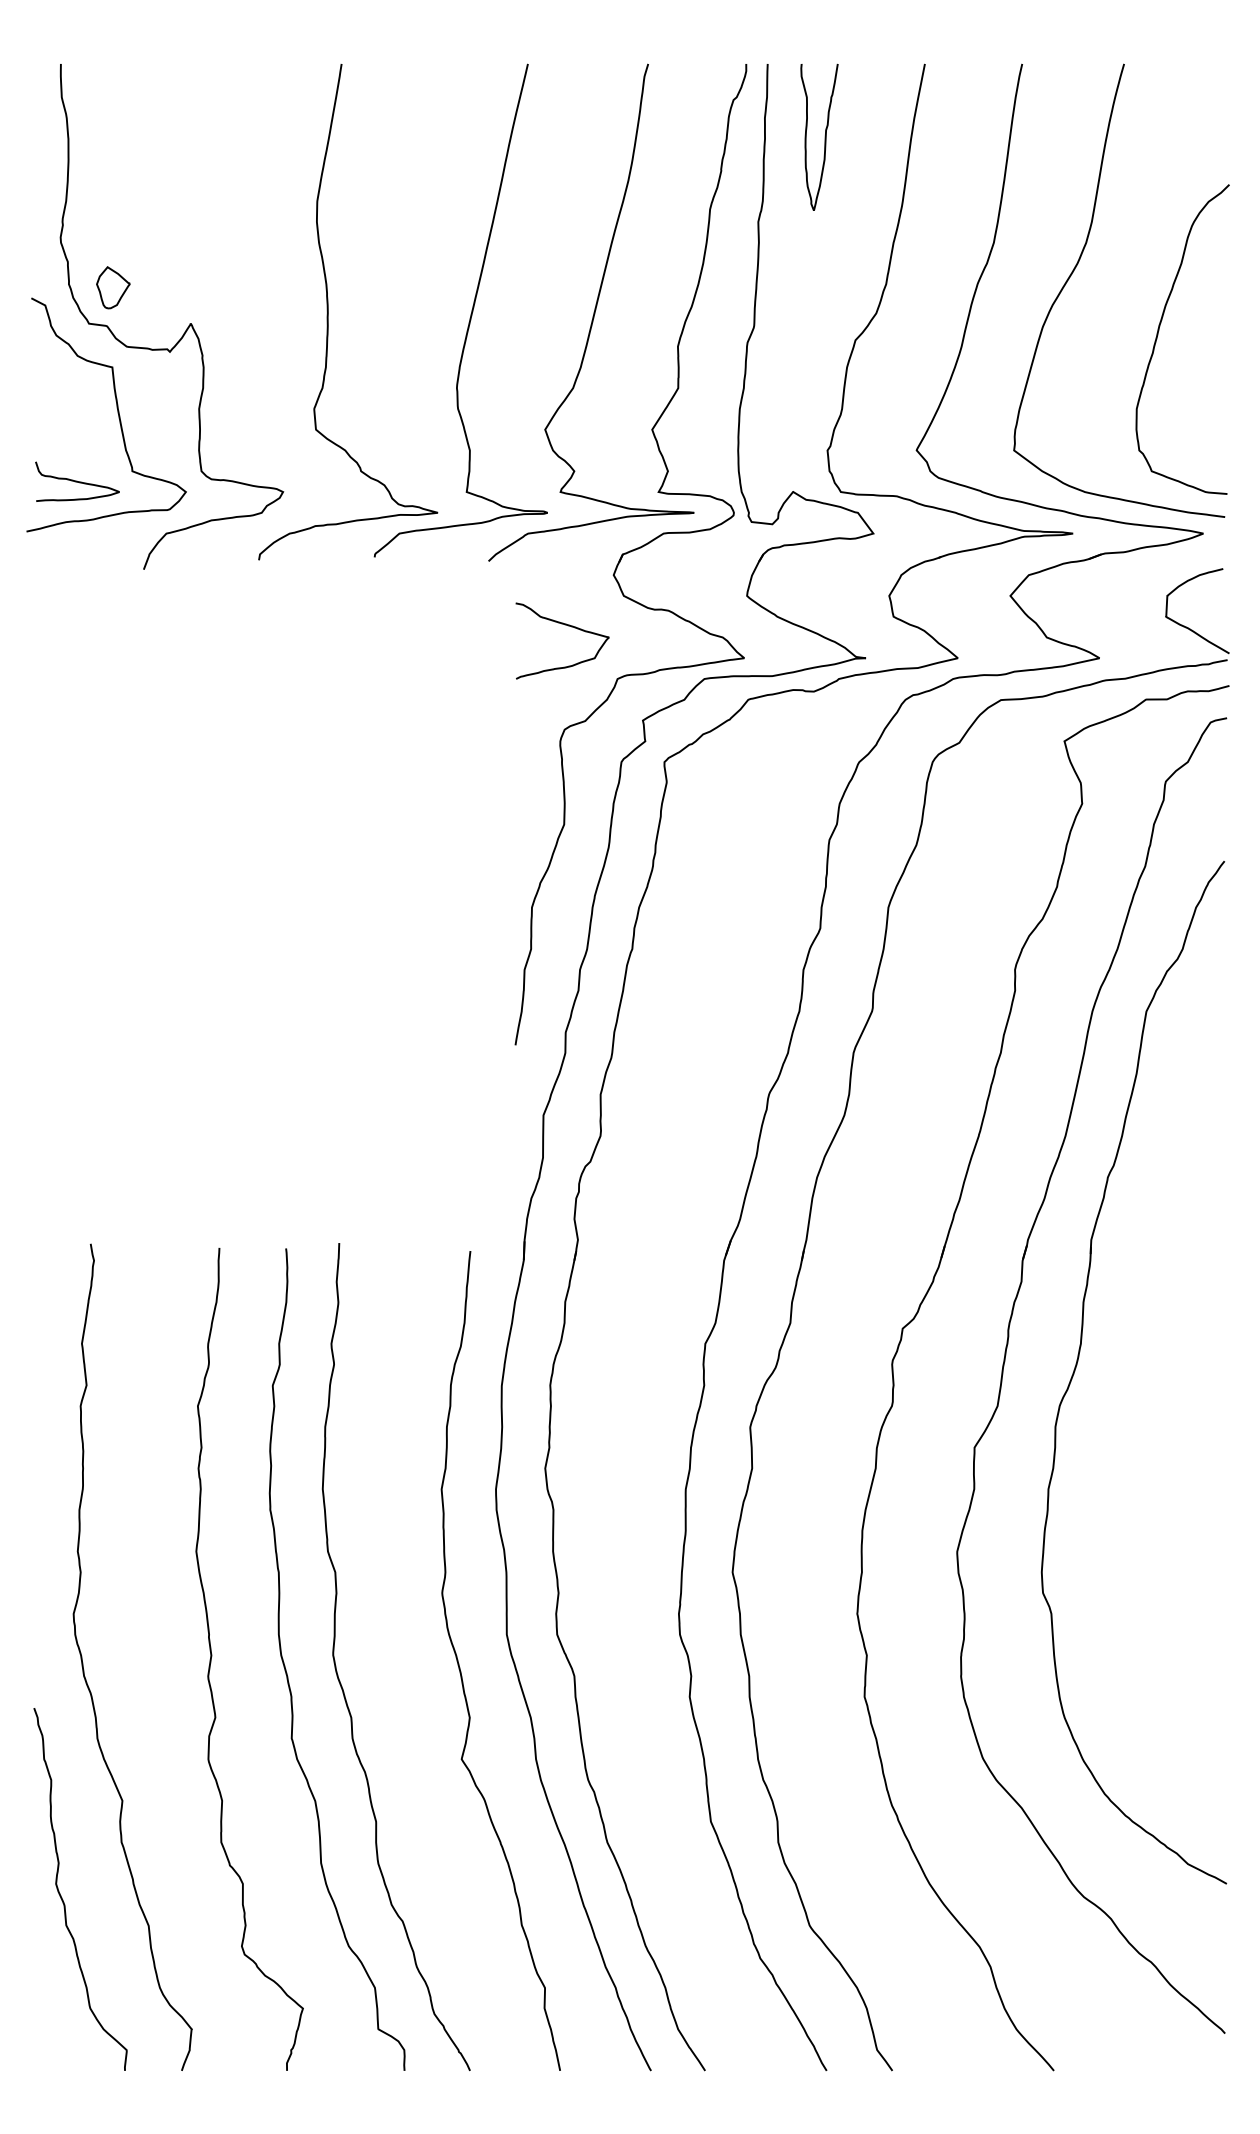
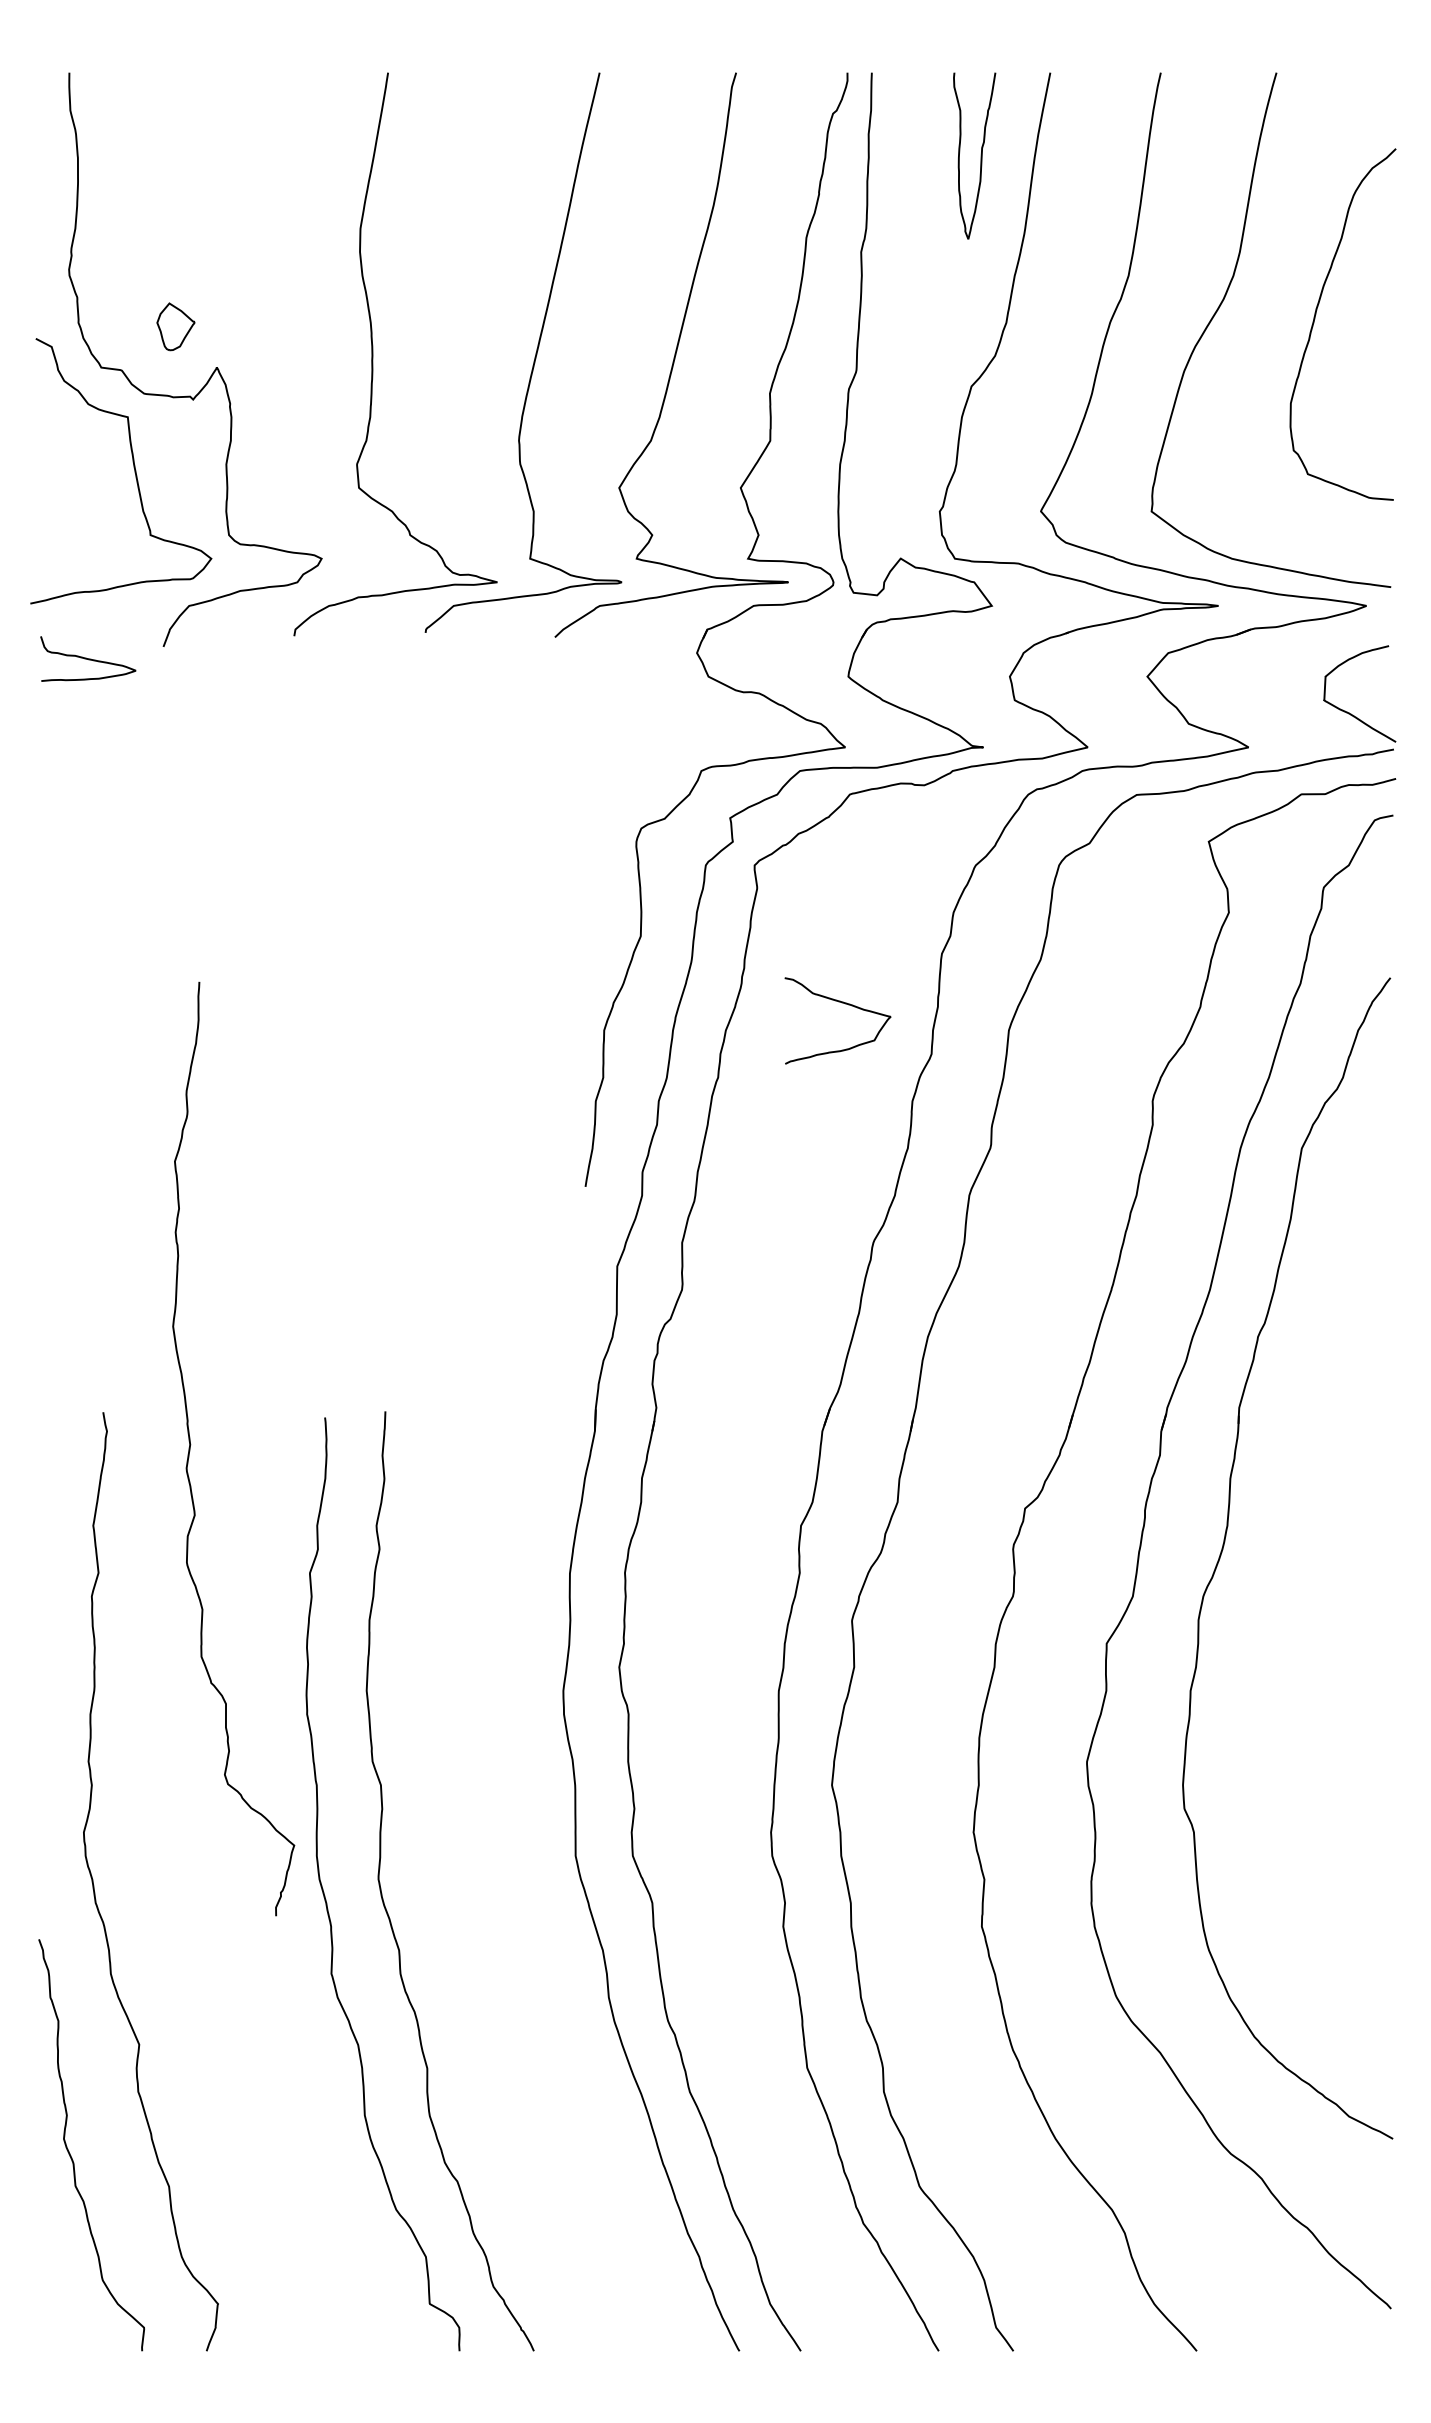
curve: (824, 136) -> (980, 155), moved
part: (112, 287) -> (175, 326), moved
curve: (1158, 335) -> (1315, 319), moved
curve: (77, 481) -> (88, 658), moved
curve: (566, 625) -> (842, 1003), moved
curve: (212, 1655) -> (191, 1444), moved
curve: (460, 1669) -> (523, 1895), removed

